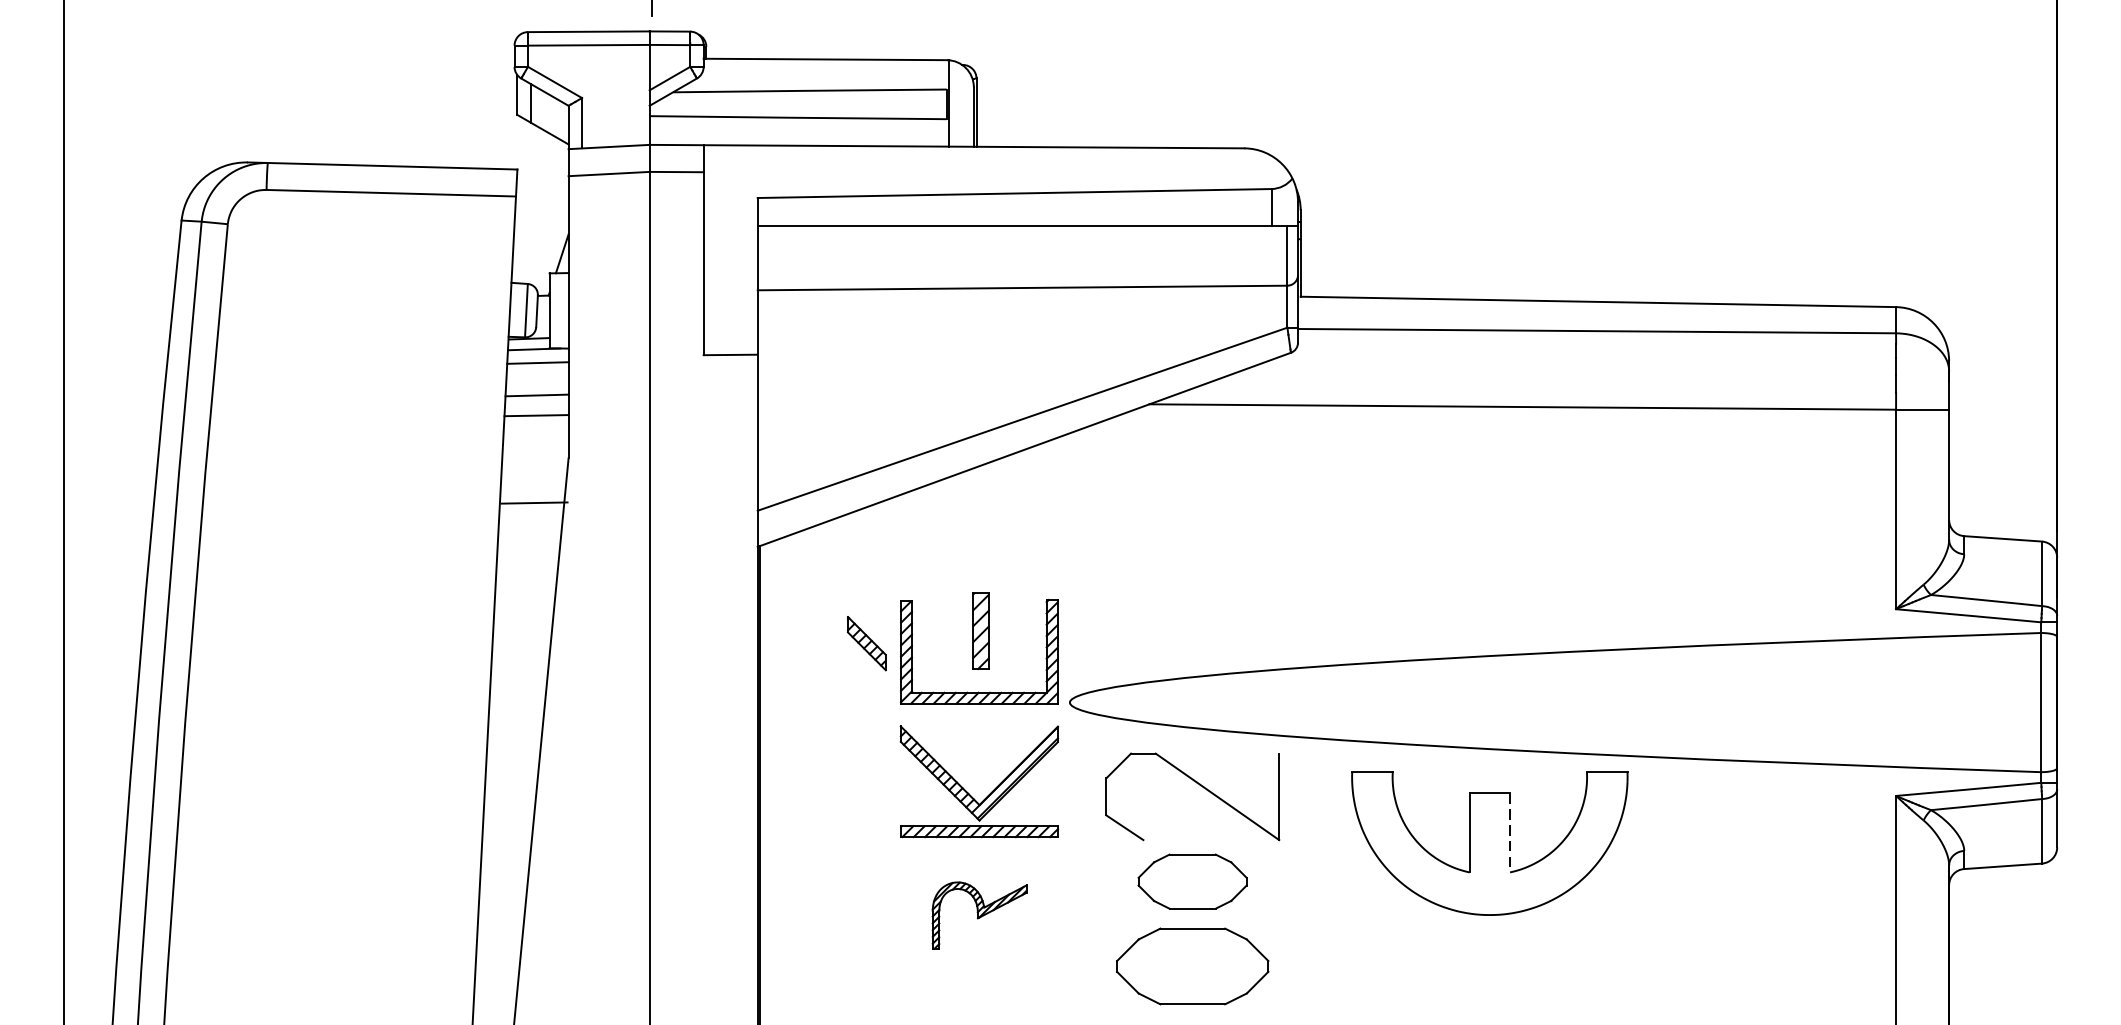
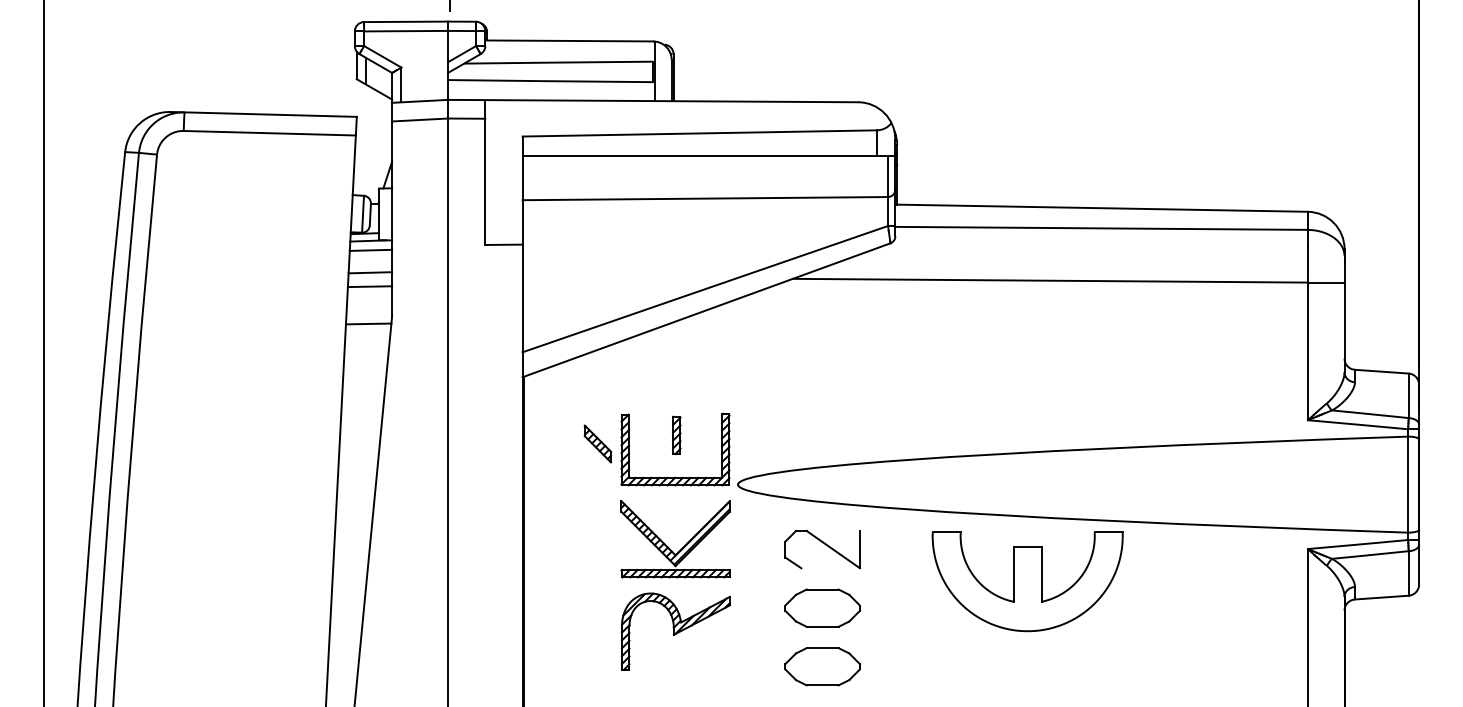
line: (534, 502) -> (368, 323), moved
part: (980, 631) -> (676, 435), size x0.71
part: (1192, 796) -> (822, 549), size x0.62
line: (1509, 834) -> (1041, 575), dashed -> solid
part: (979, 915) -> (675, 631), size x1.67
part: (1192, 966) -> (822, 666), size x0.71

